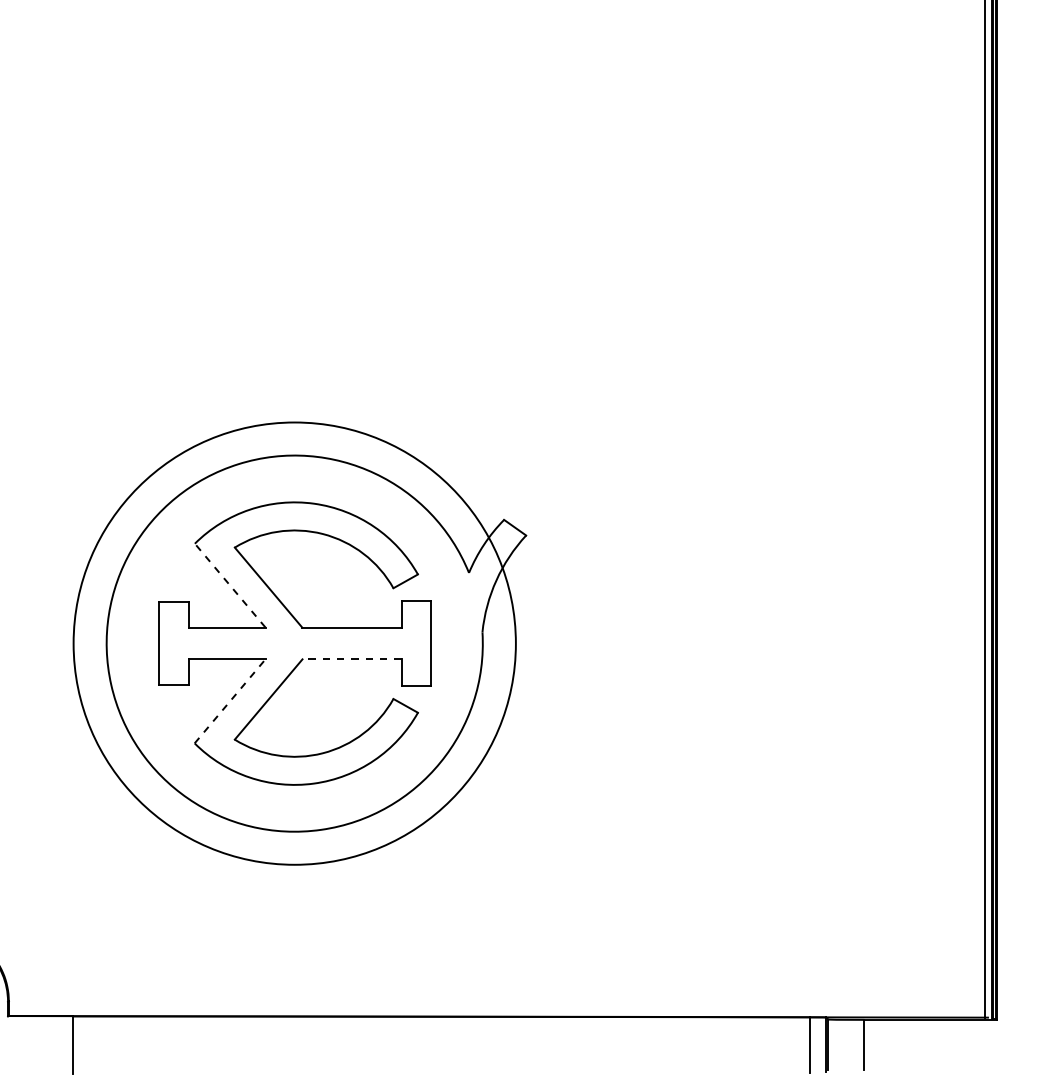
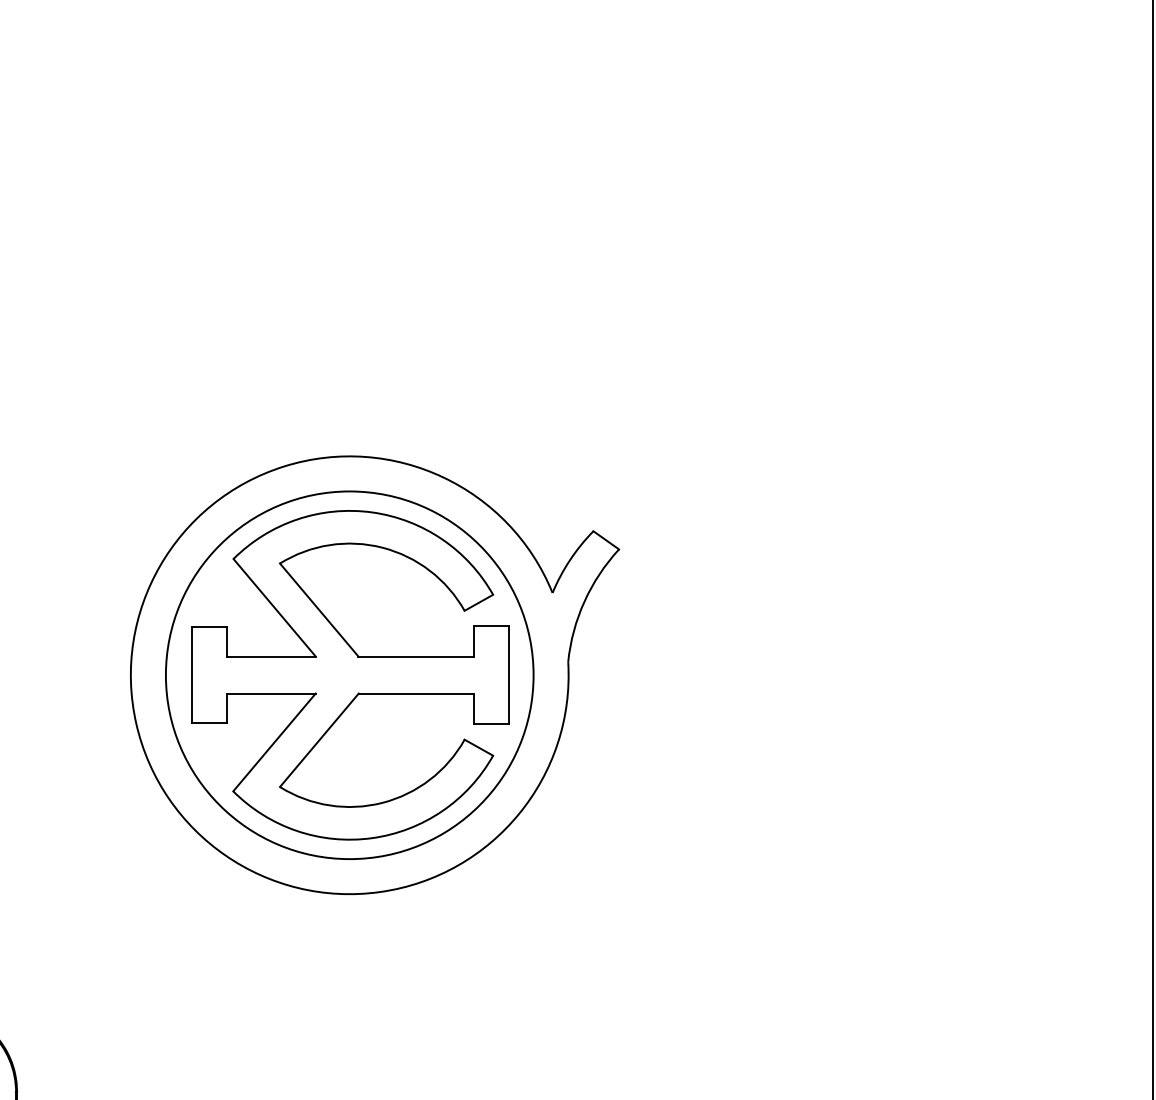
line: (230, 585) -> (274, 607), dashed -> solid
circle: (294, 643) -> (349, 675), size x0.71
line: (352, 659) -> (416, 693), dashed -> solid
line: (230, 701) -> (274, 742), dashed -> solid

